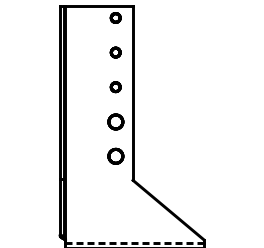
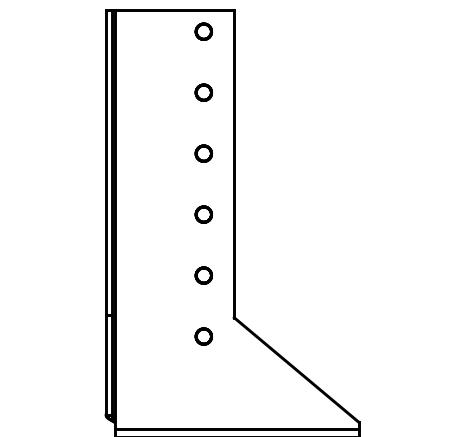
part: (115, 121) -> (203, 214), size x0.62
part: (115, 156) -> (203, 275), size x0.62
part: (115, 190) -> (203, 335), added
line: (133, 243) -> (235, 429), dashed -> solid

